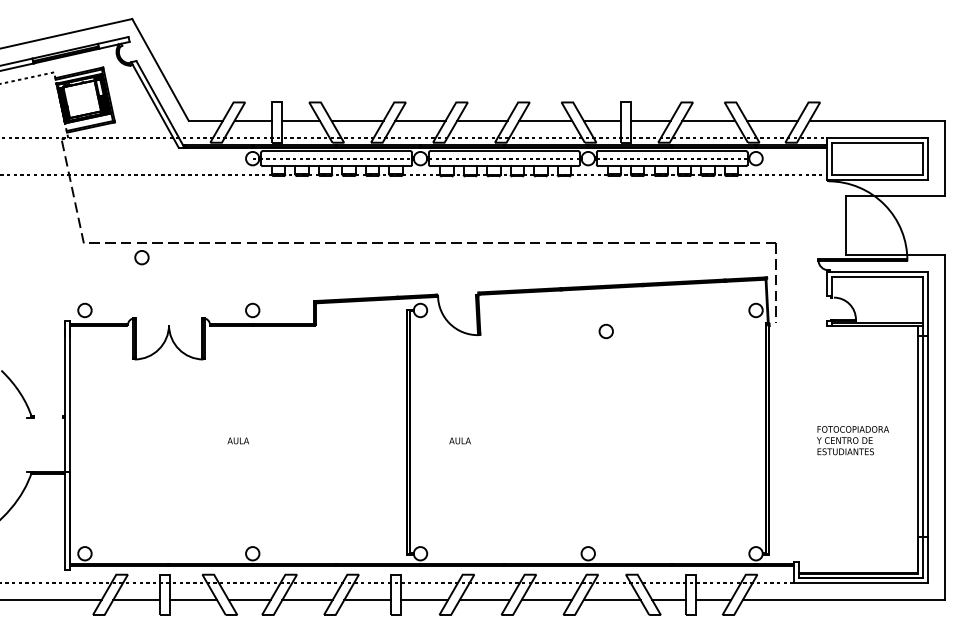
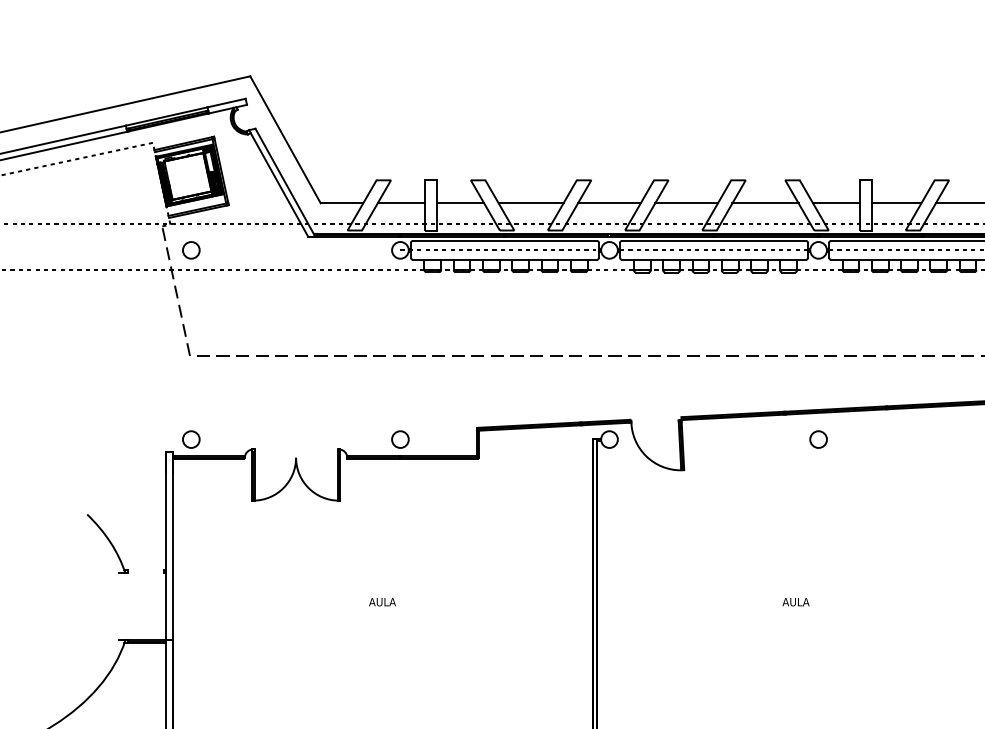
circle: (141, 257) -> (190, 250), moved
circle: (605, 331) -> (817, 439), moved
text: (459, 440) -> (795, 601), moved

